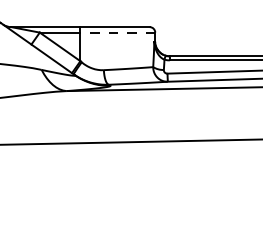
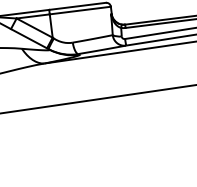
line: (117, 32) -> (80, 10), dashed -> solid

